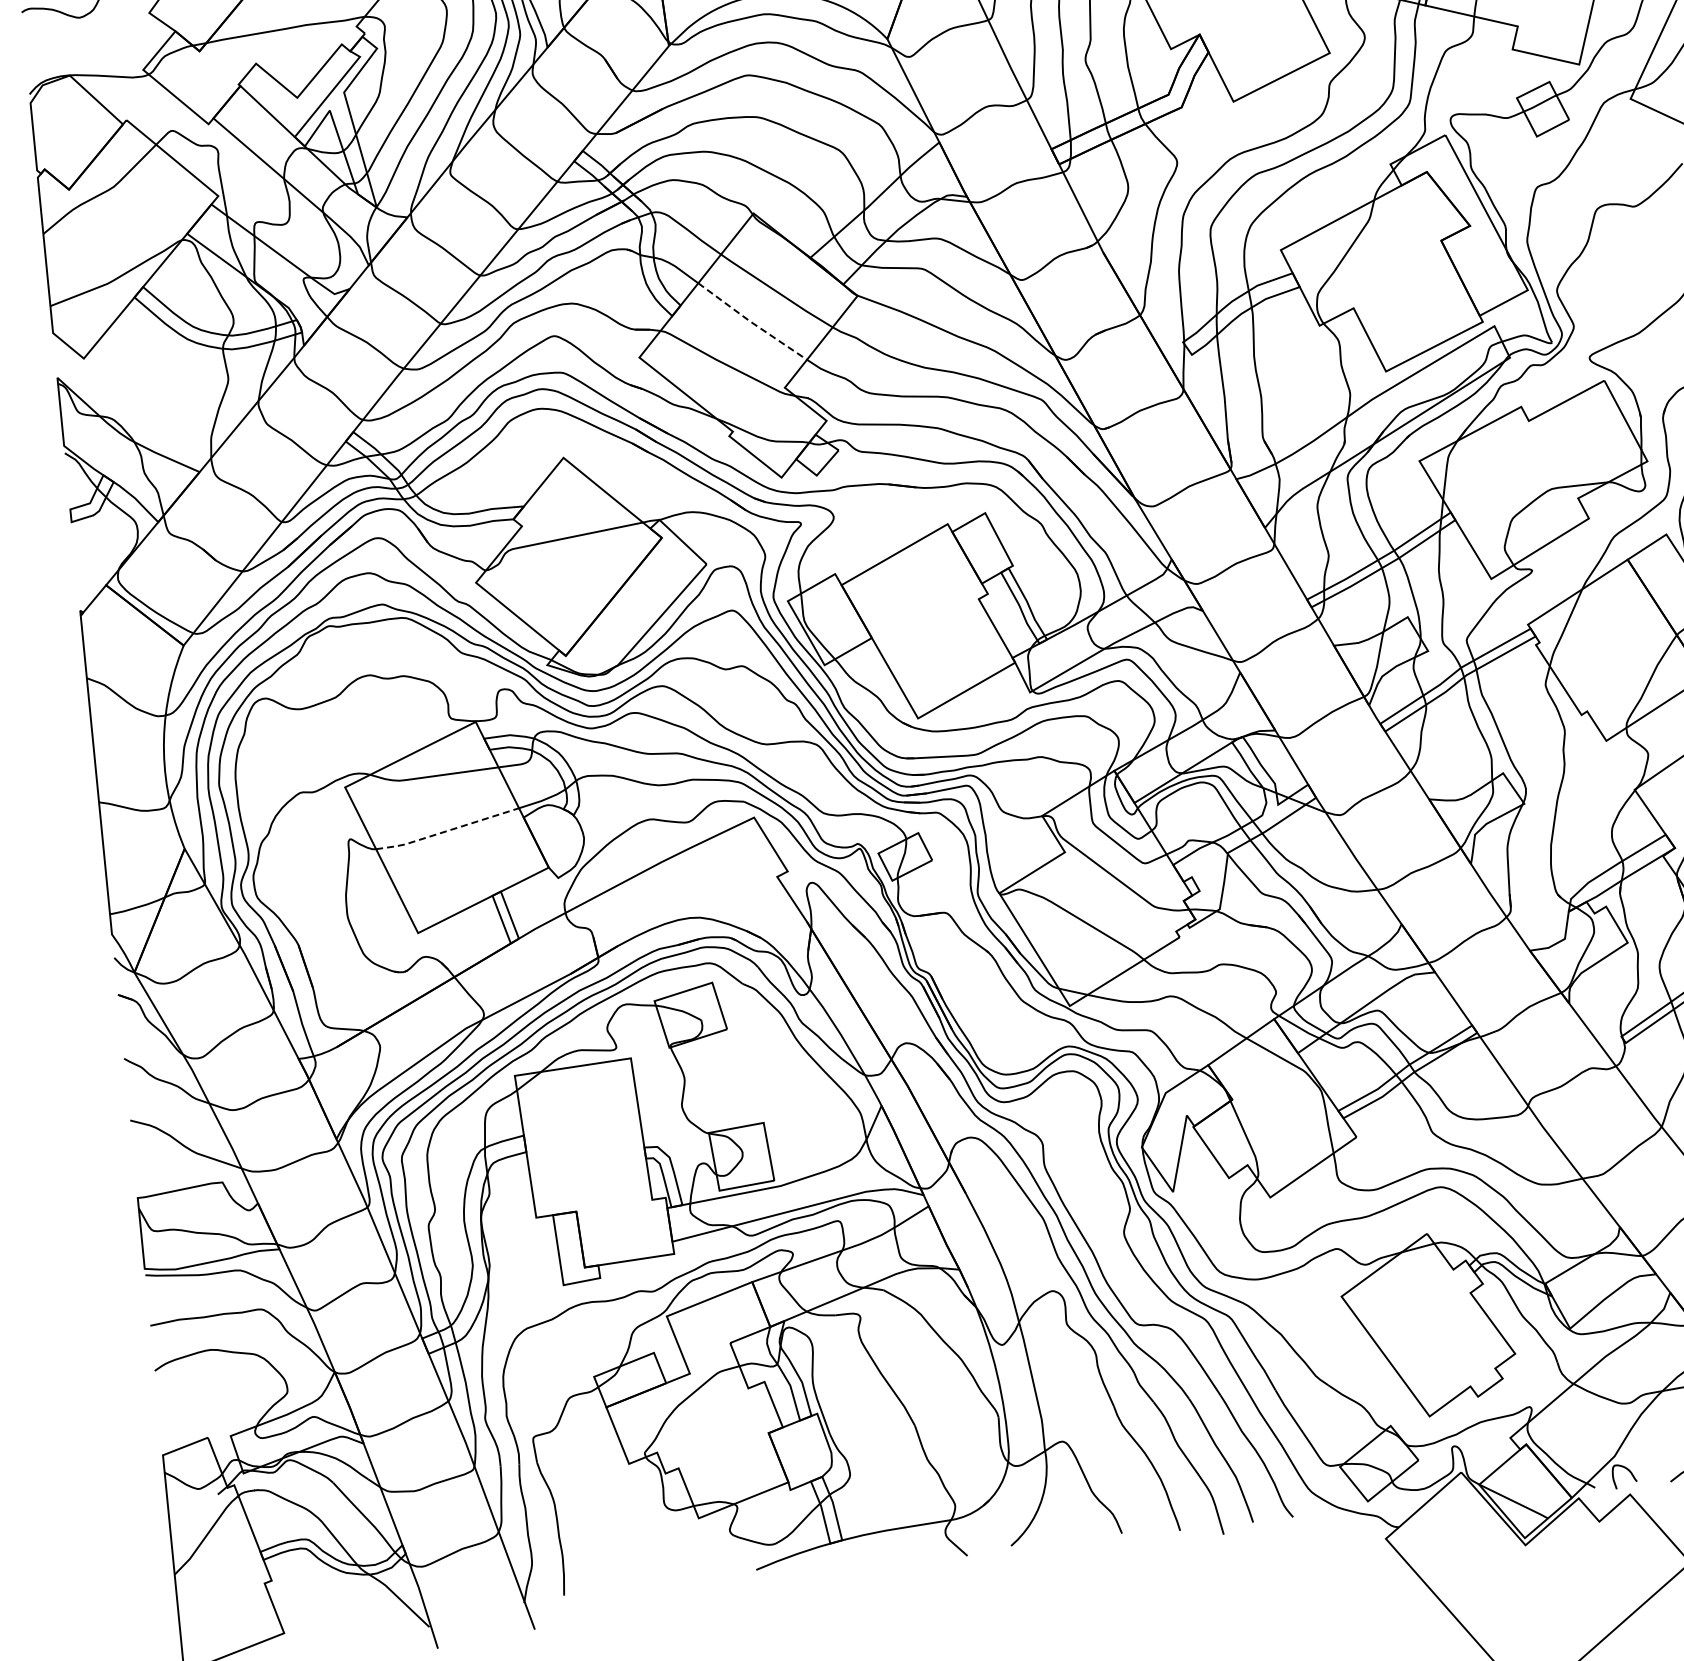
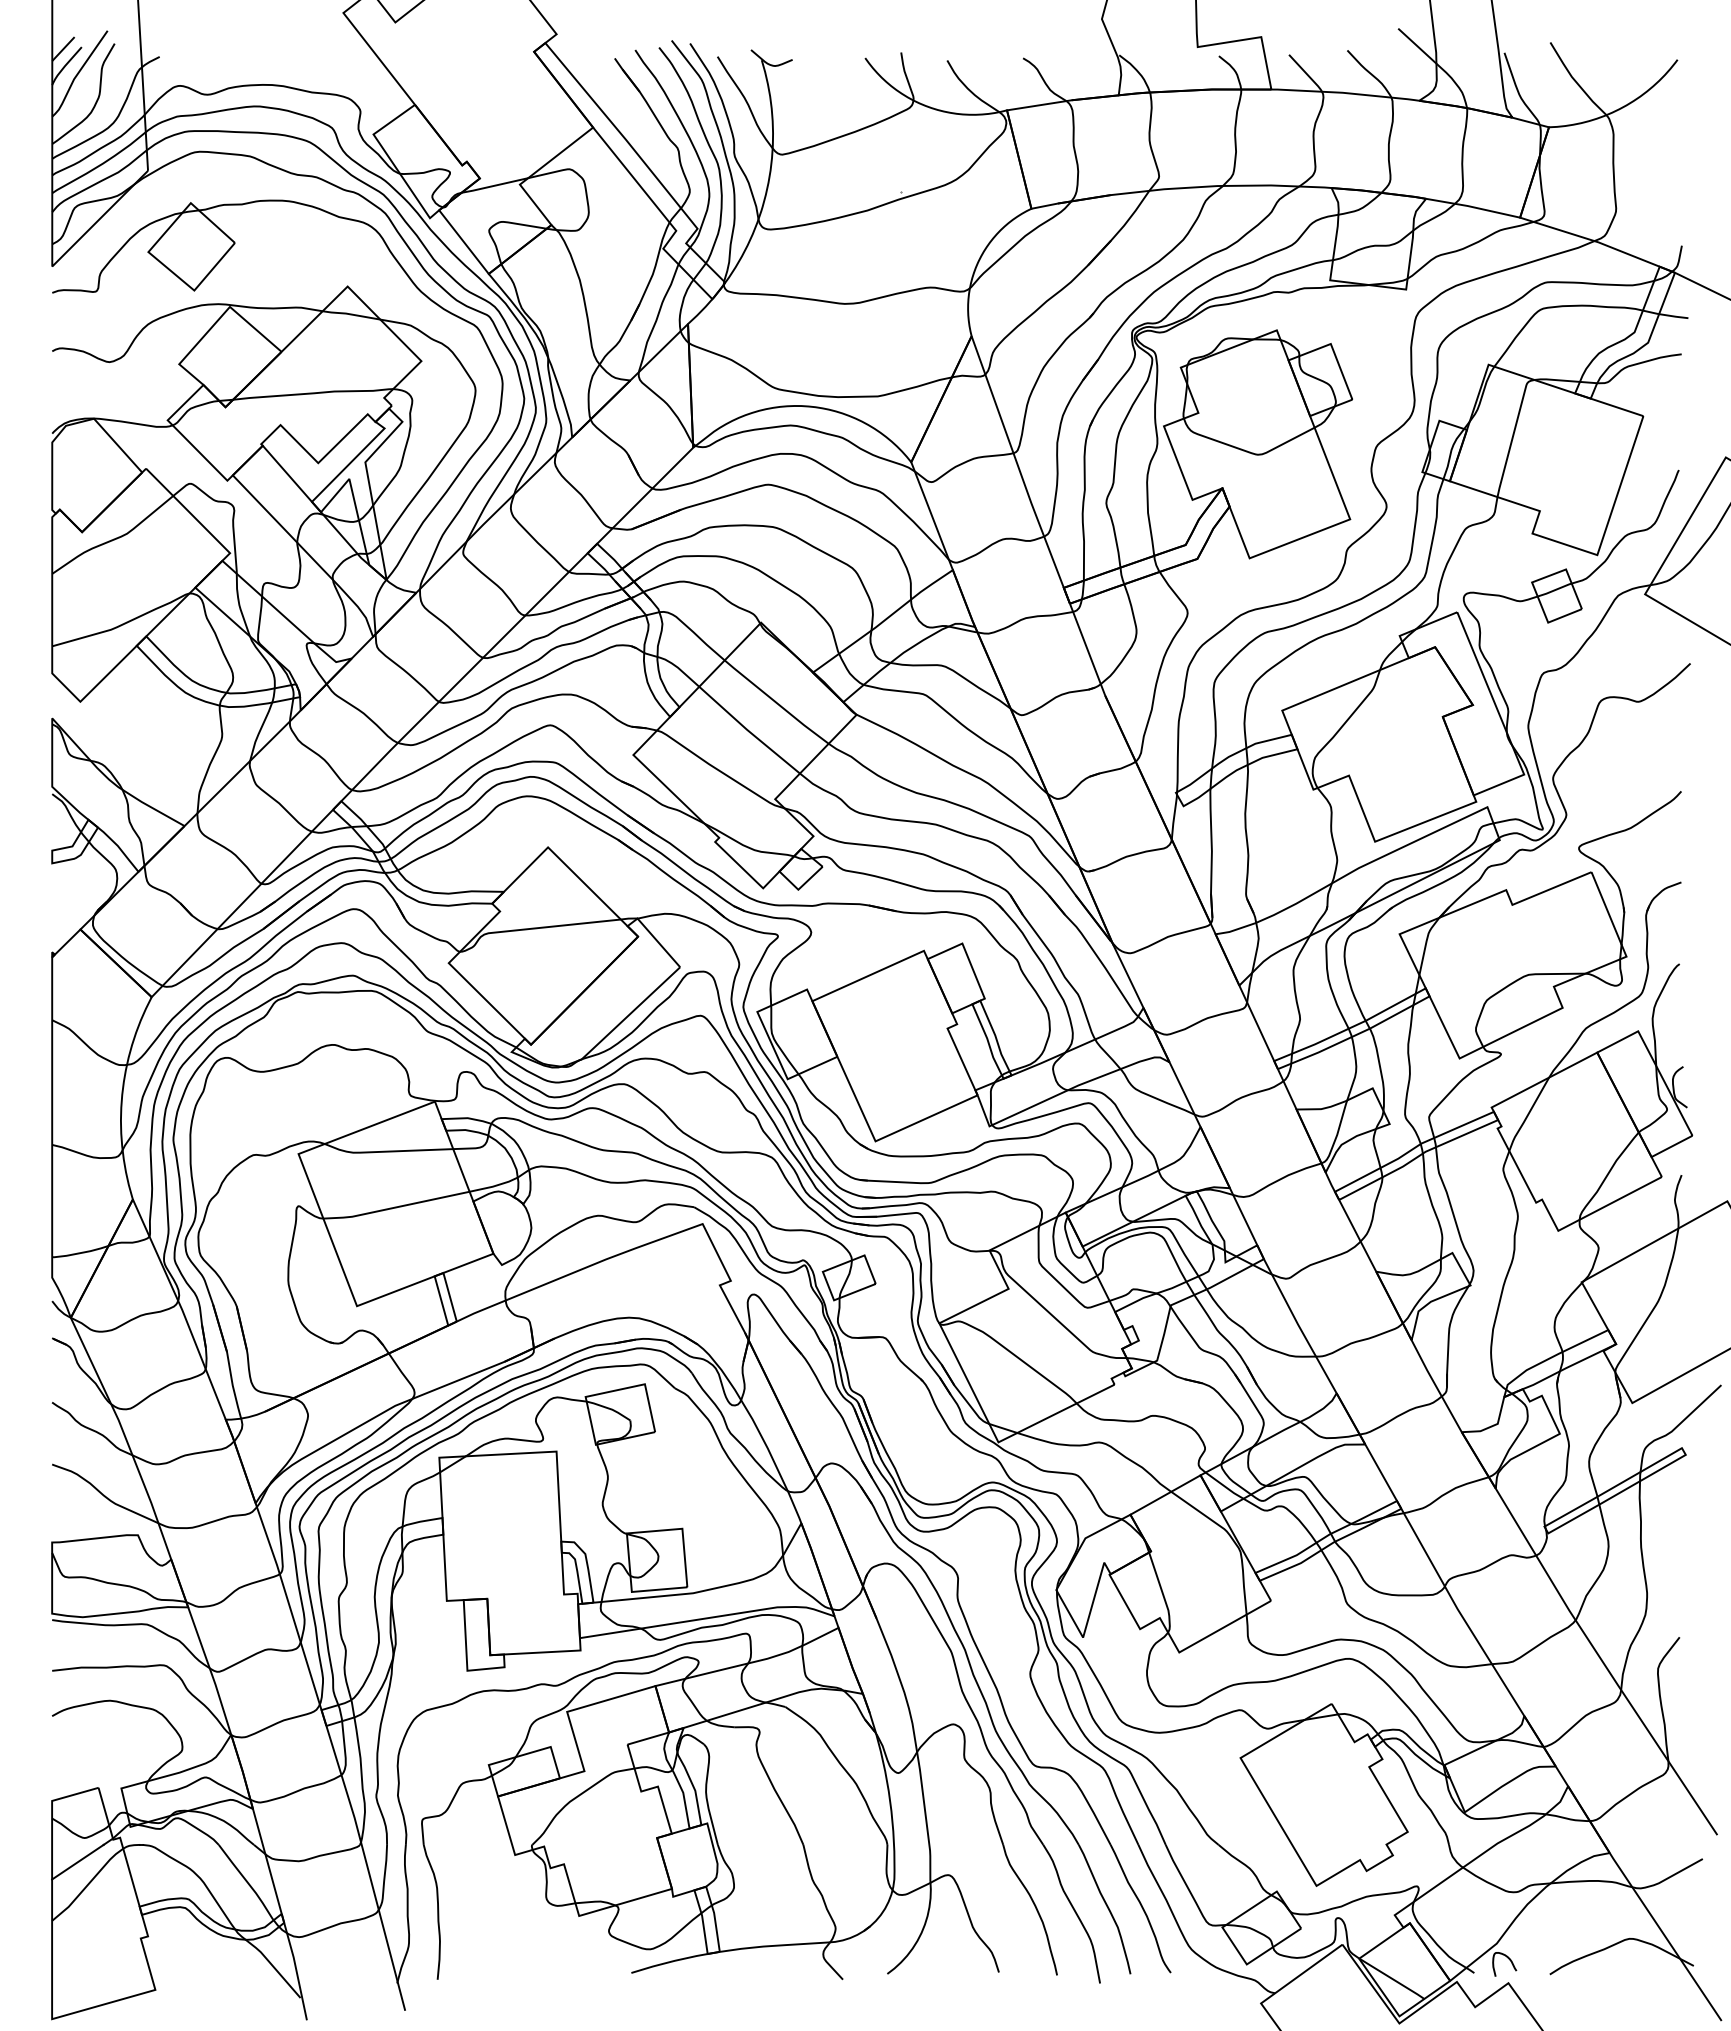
line: (751, 321) -> (748, 730), dashed -> solid
line: (446, 831) -> (395, 1207), dashed -> solid
line: (194, 1513) -> (77, 1861), added

